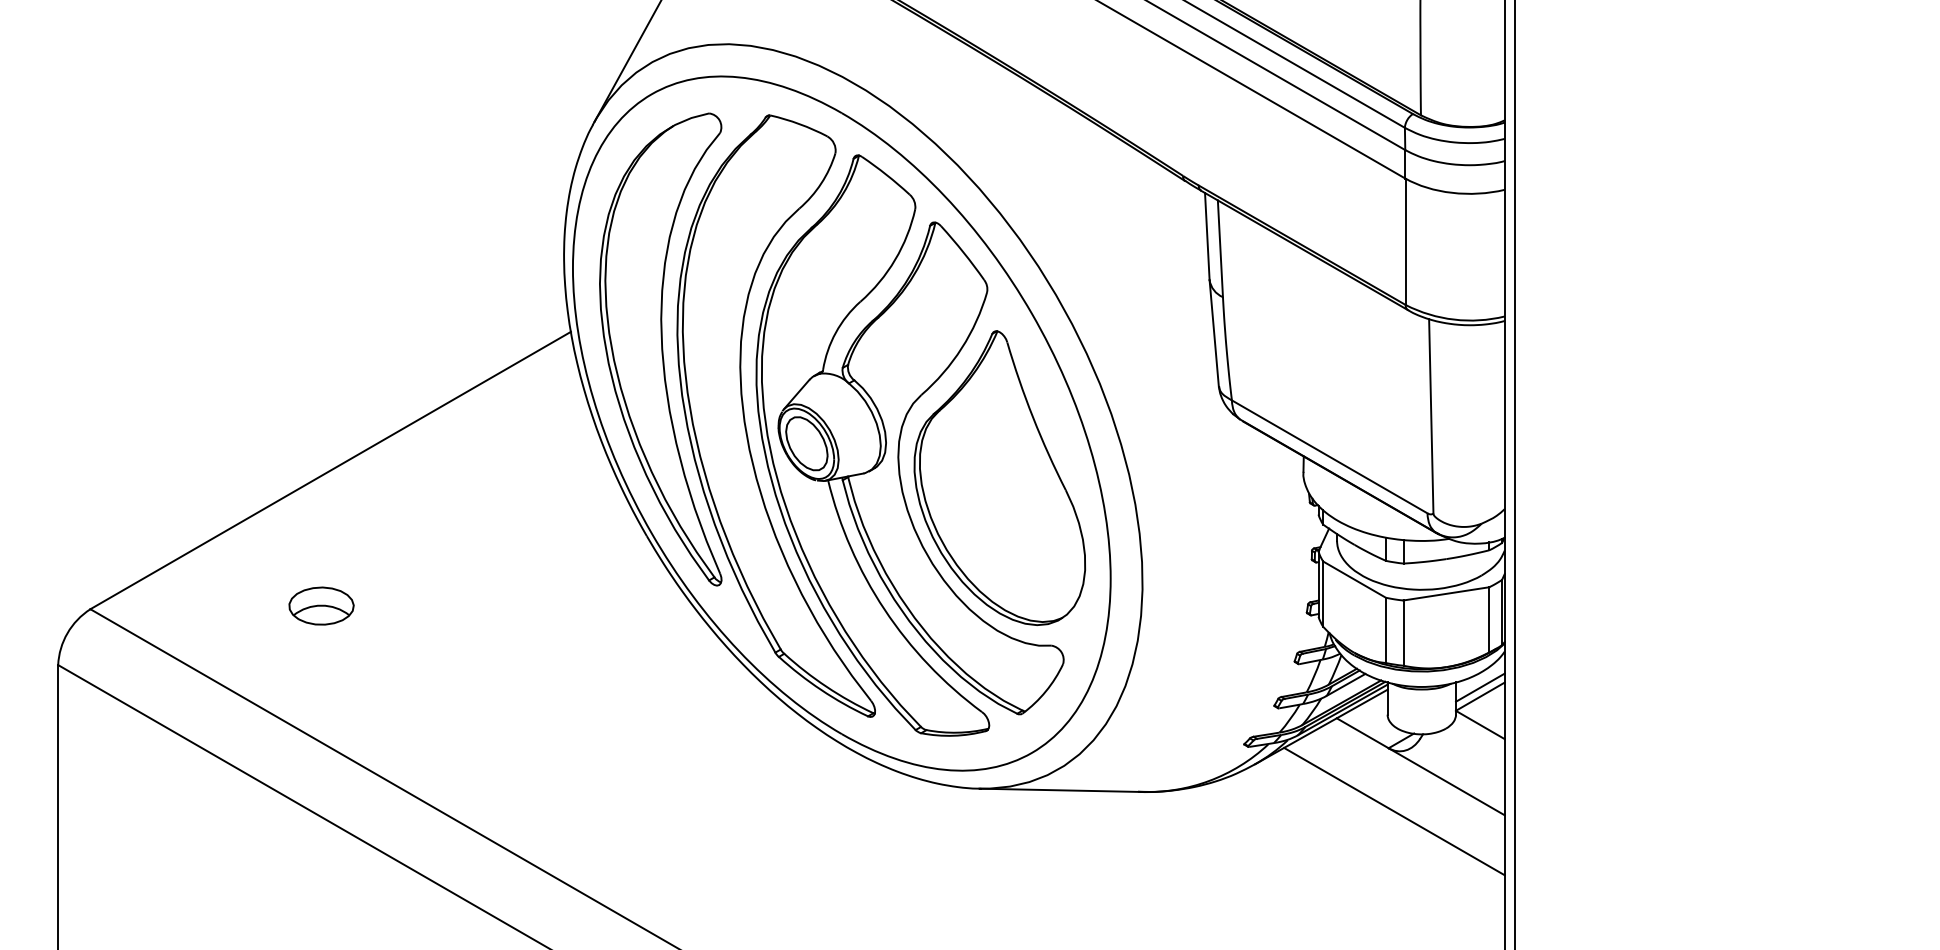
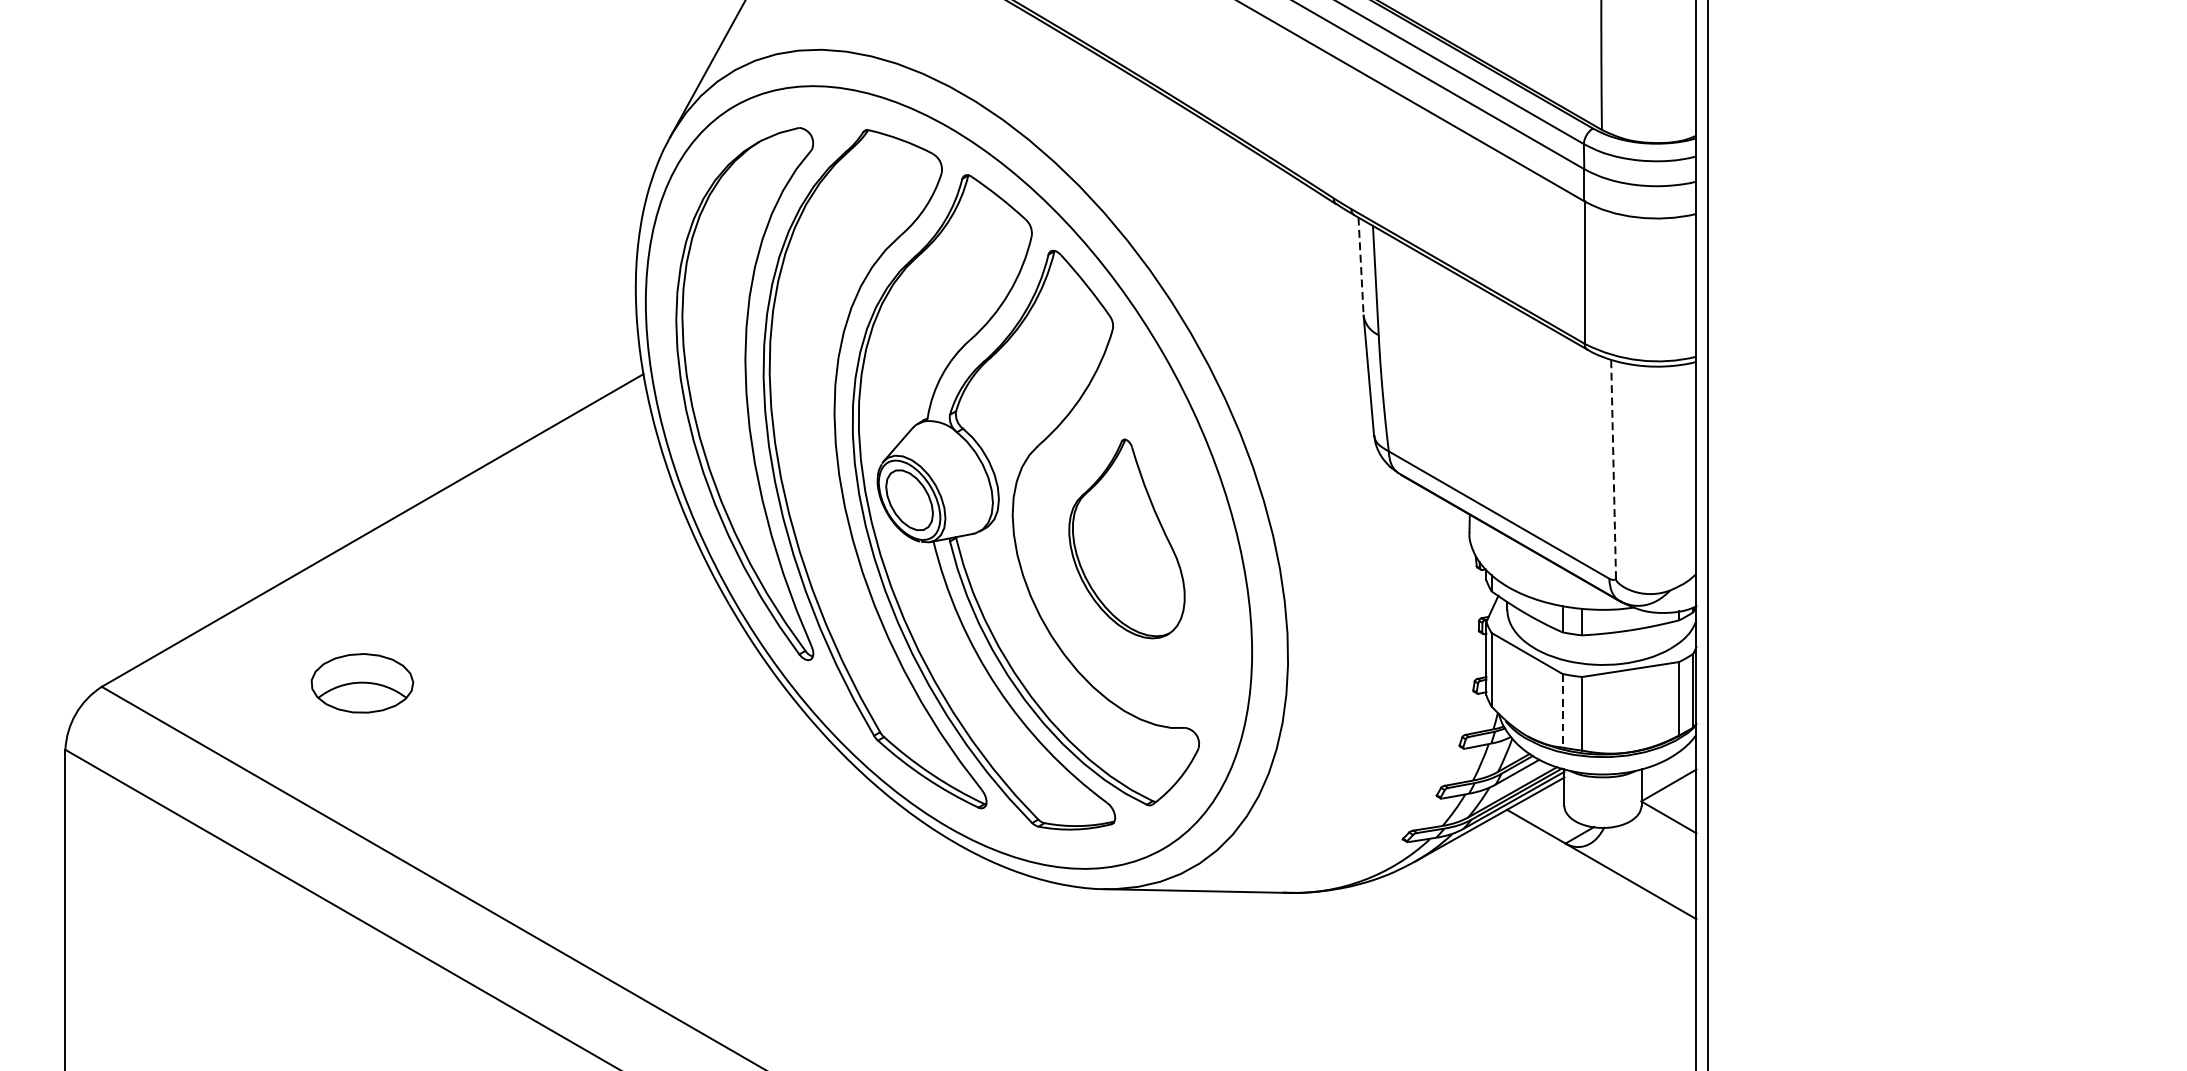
line: (1207, 236) -> (1361, 266), solid -> dashed
line: (1431, 415) -> (1613, 468), solid -> dashed
part: (999, 477) -> (1126, 538), size x0.6
part: (321, 605) -> (362, 682), size x1.4
line: (1386, 630) -> (1563, 710), solid -> dashed
line: (1480, 687) -> (1669, 775), removed
line: (1394, 811) -> (1572, 914), removed

